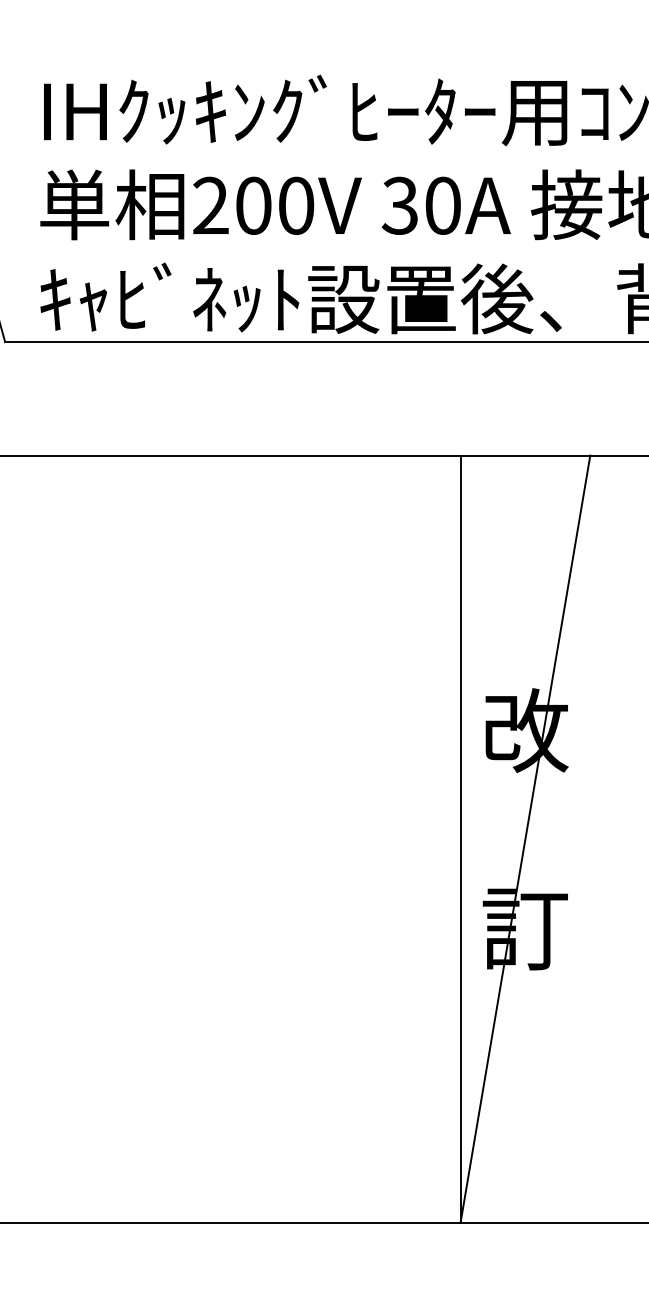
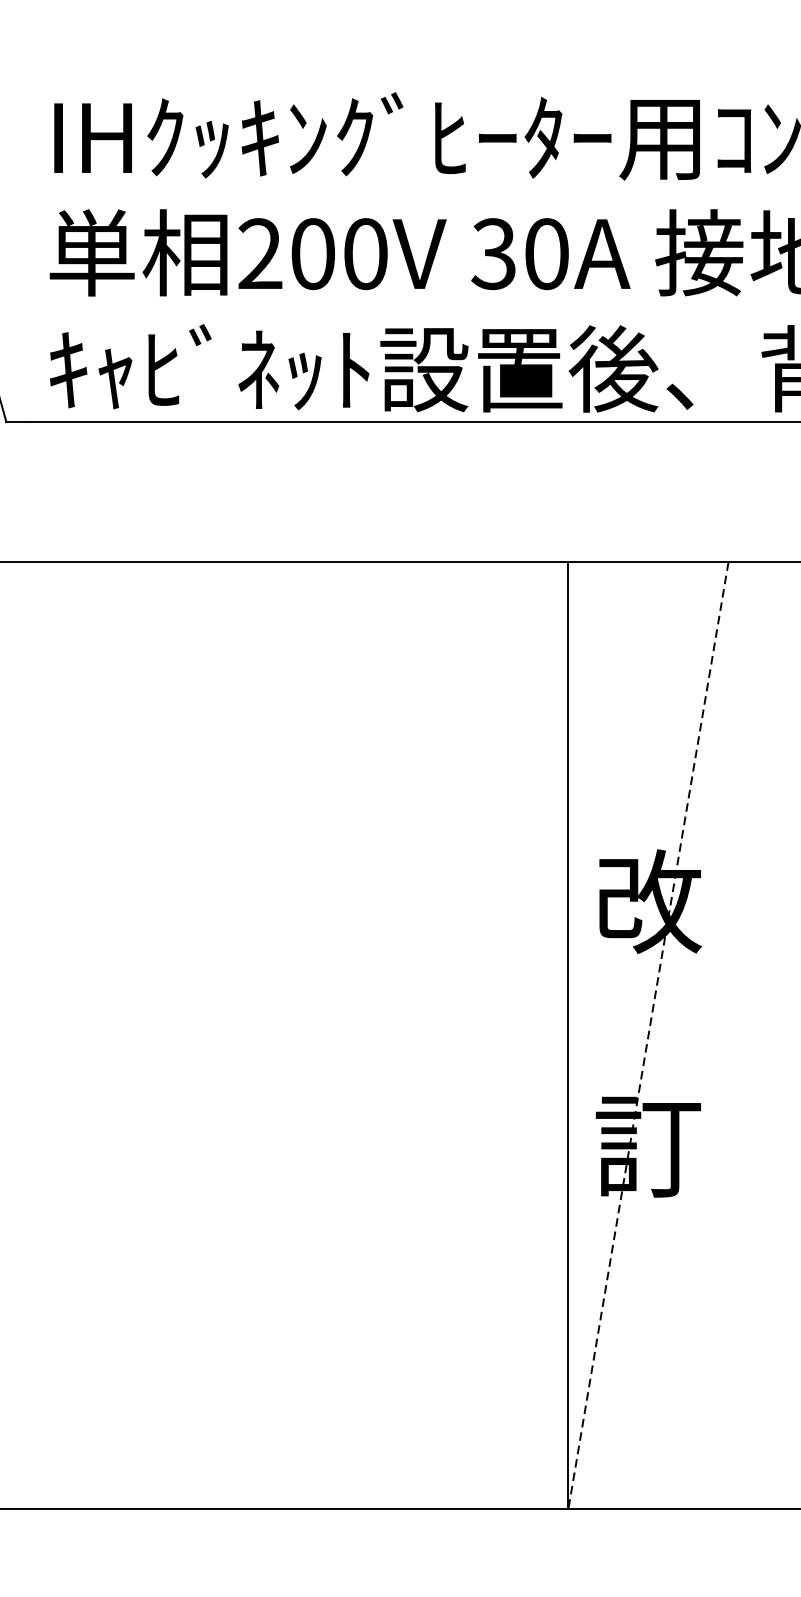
line: (525, 839) -> (648, 1036), solid -> dashed

